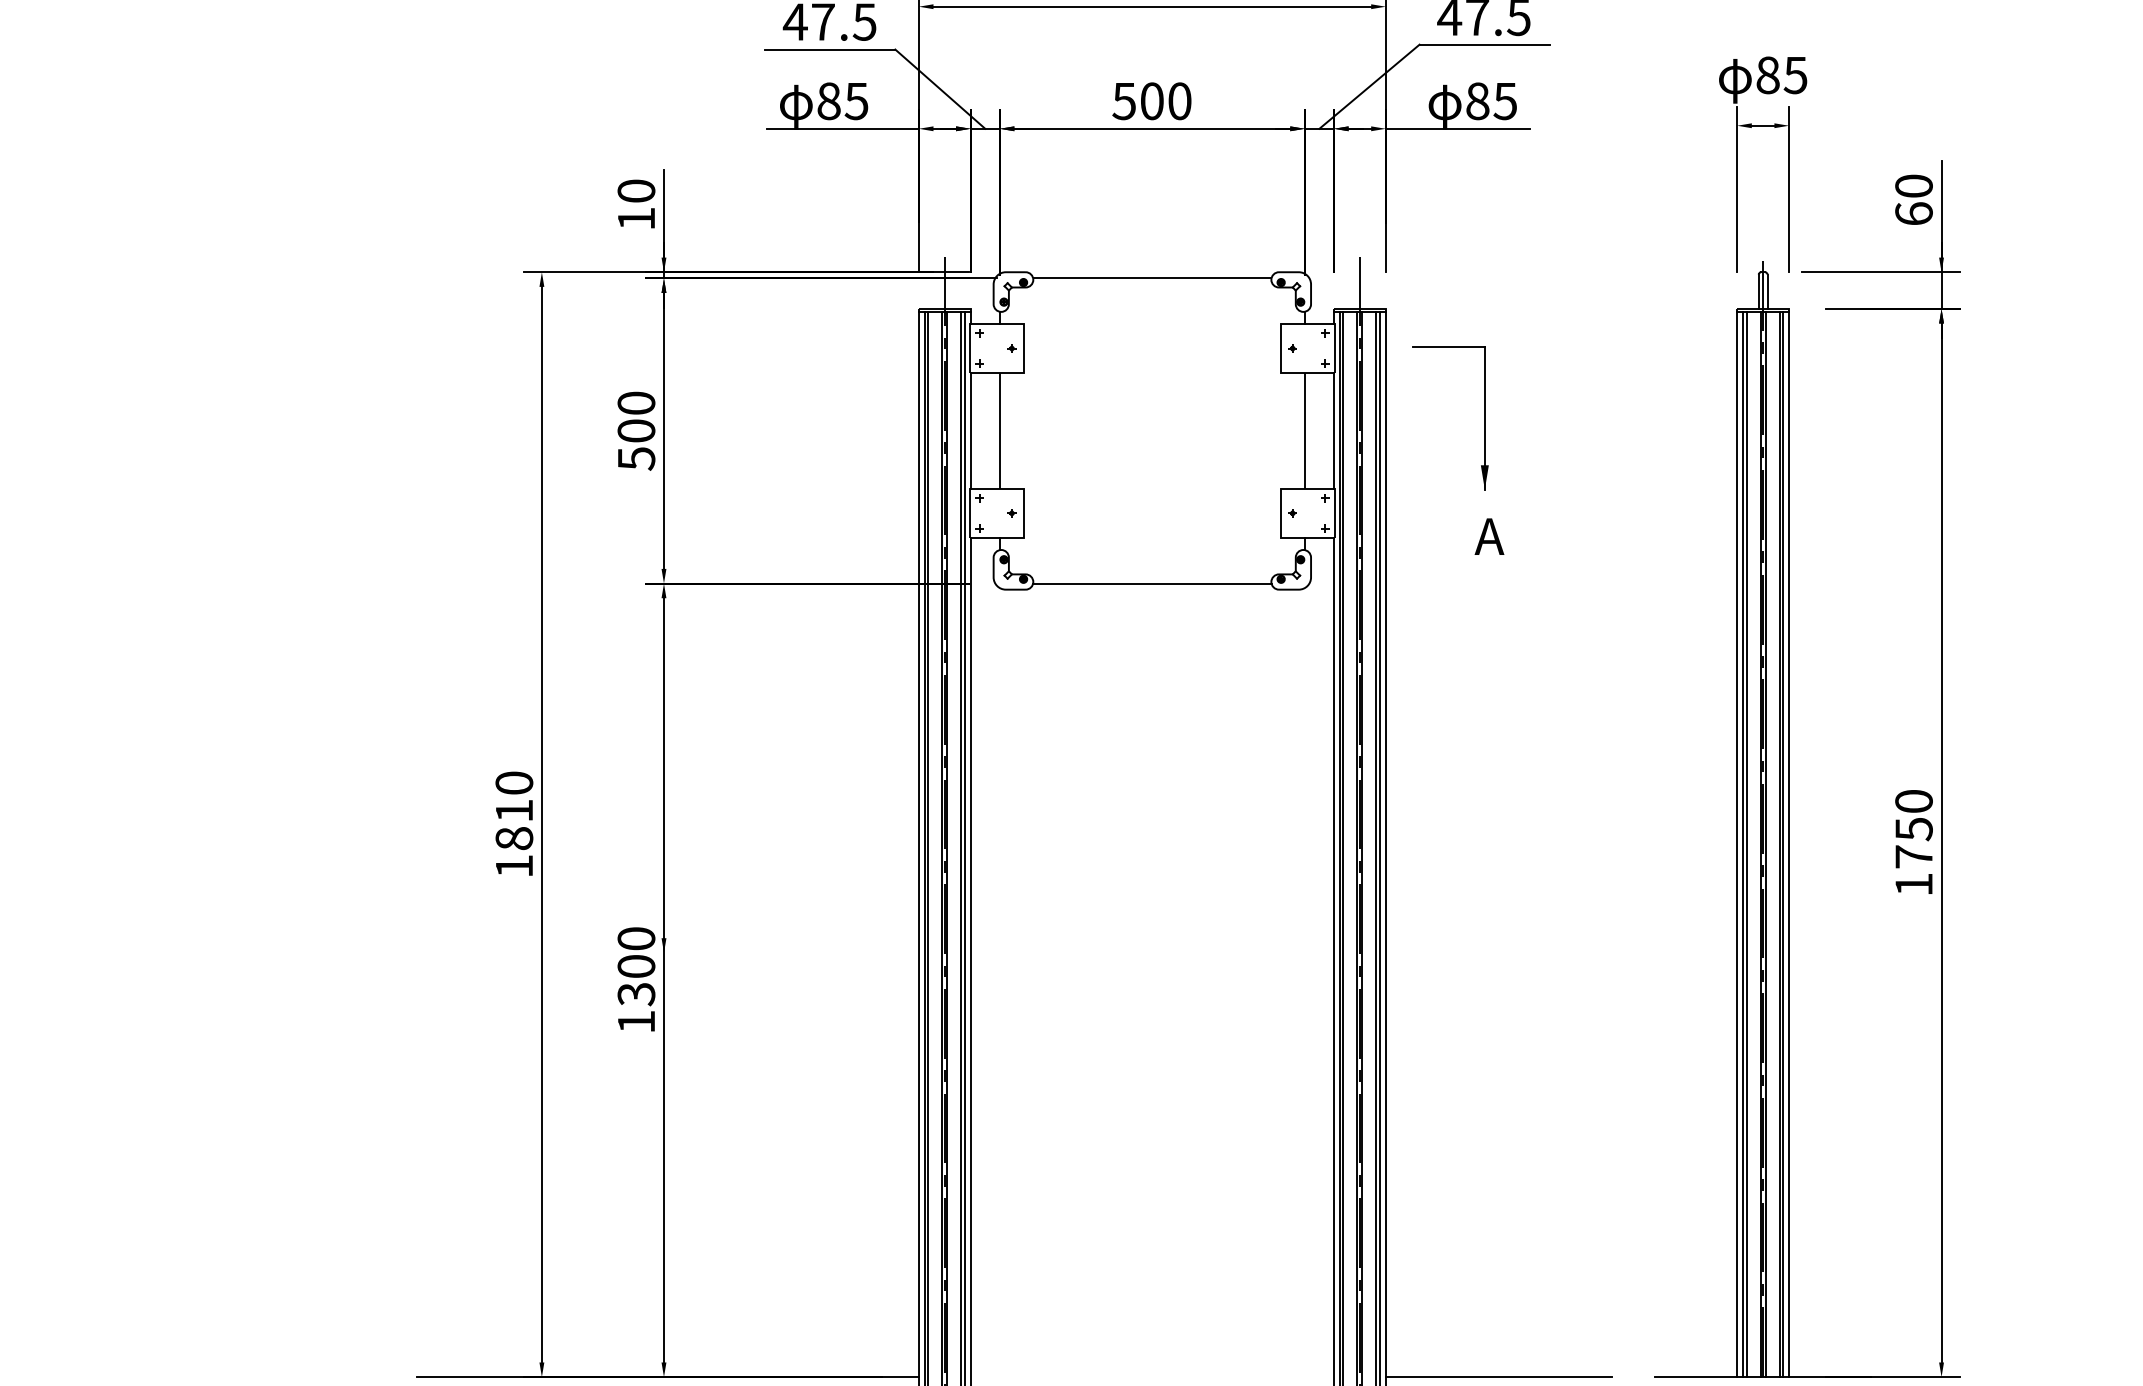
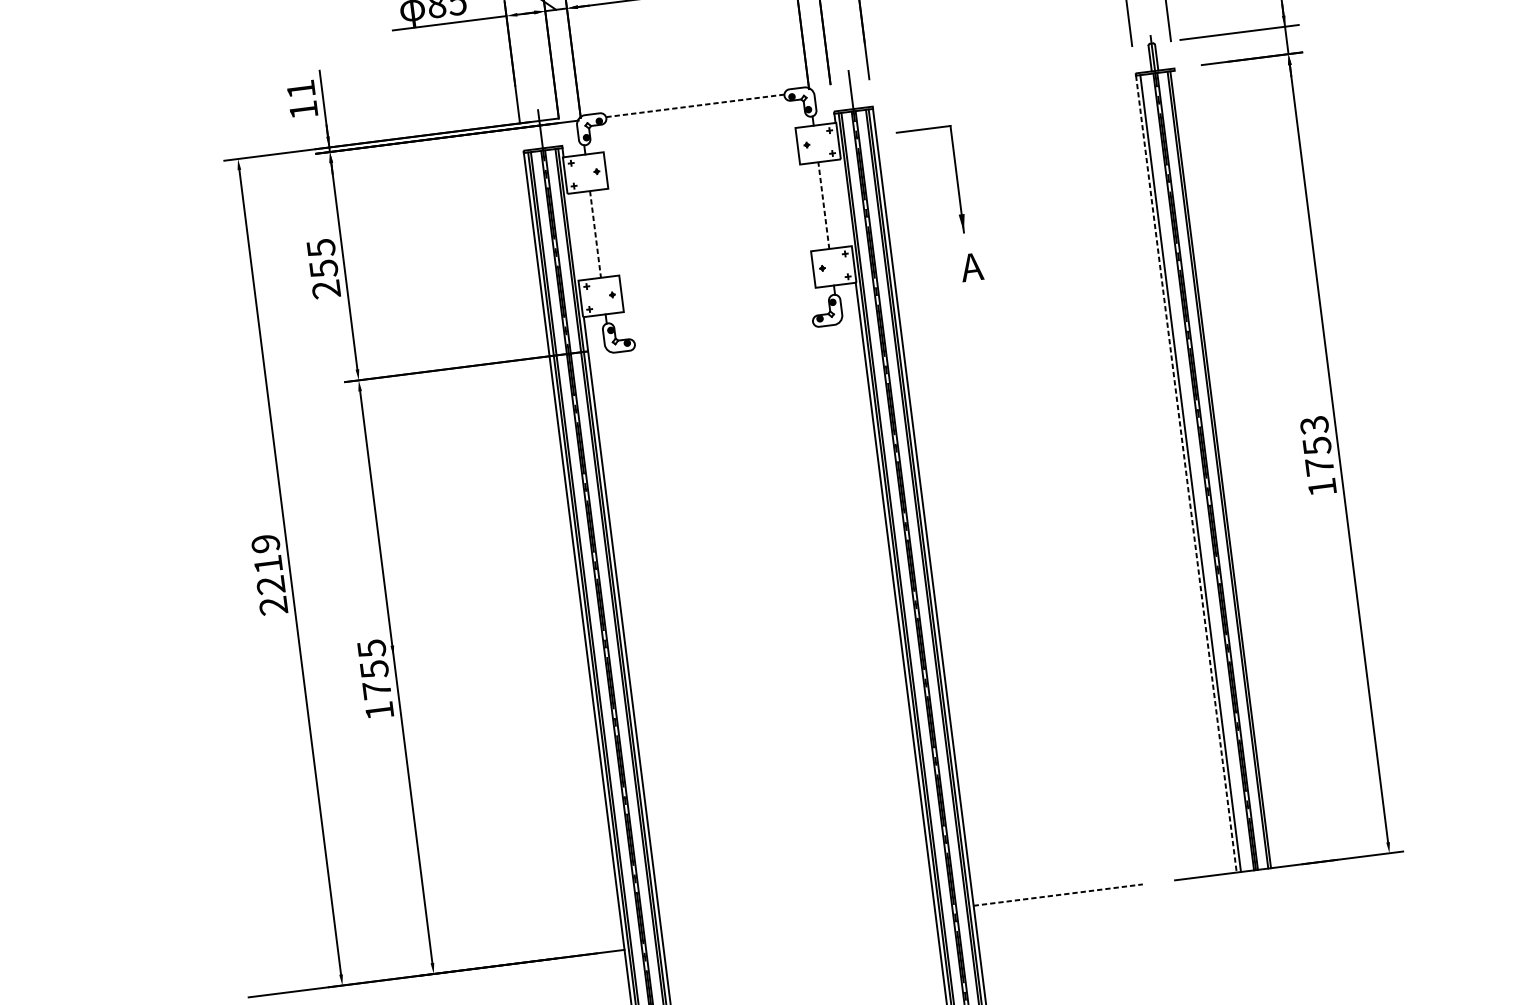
text: (636, 190) -> (301, 88), 10 -> 11
line: (1151, 278) -> (694, 106), solid -> dashed
text: (636, 430) -> (323, 268), 500 -> 255
line: (970, 430) -> (573, 236), removed
line: (999, 430) -> (595, 234), solid -> dashed
line: (1304, 430) -> (823, 205), solid -> dashed
line: (1334, 430) -> (845, 202), removed
line: (1152, 583) -> (724, 334), removed
text: (1913, 801) -> (1314, 425), 1750 -> 1753
text: (514, 824) -> (269, 574), 1810 -> 2219
line: (1737, 844) -> (1186, 474), solid -> dashed
line: (1746, 844) -> (1193, 473), removed
line: (1788, 844) -> (1224, 469), removed
text: (636, 966) -> (374, 669), 1300 -> 1755
line: (1499, 1377) -> (1058, 895), solid -> dashed

